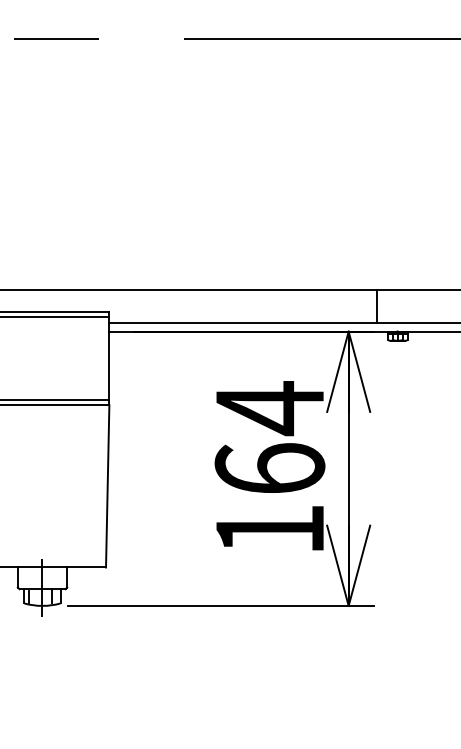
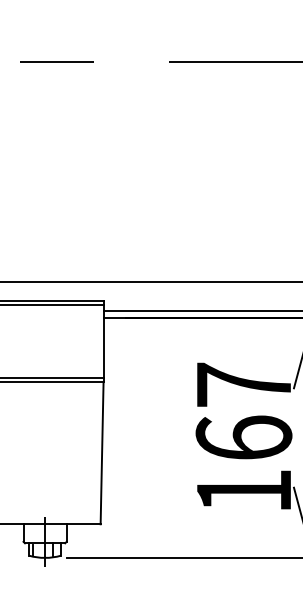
text: (269, 408) -> (243, 385), 164 -> 167

